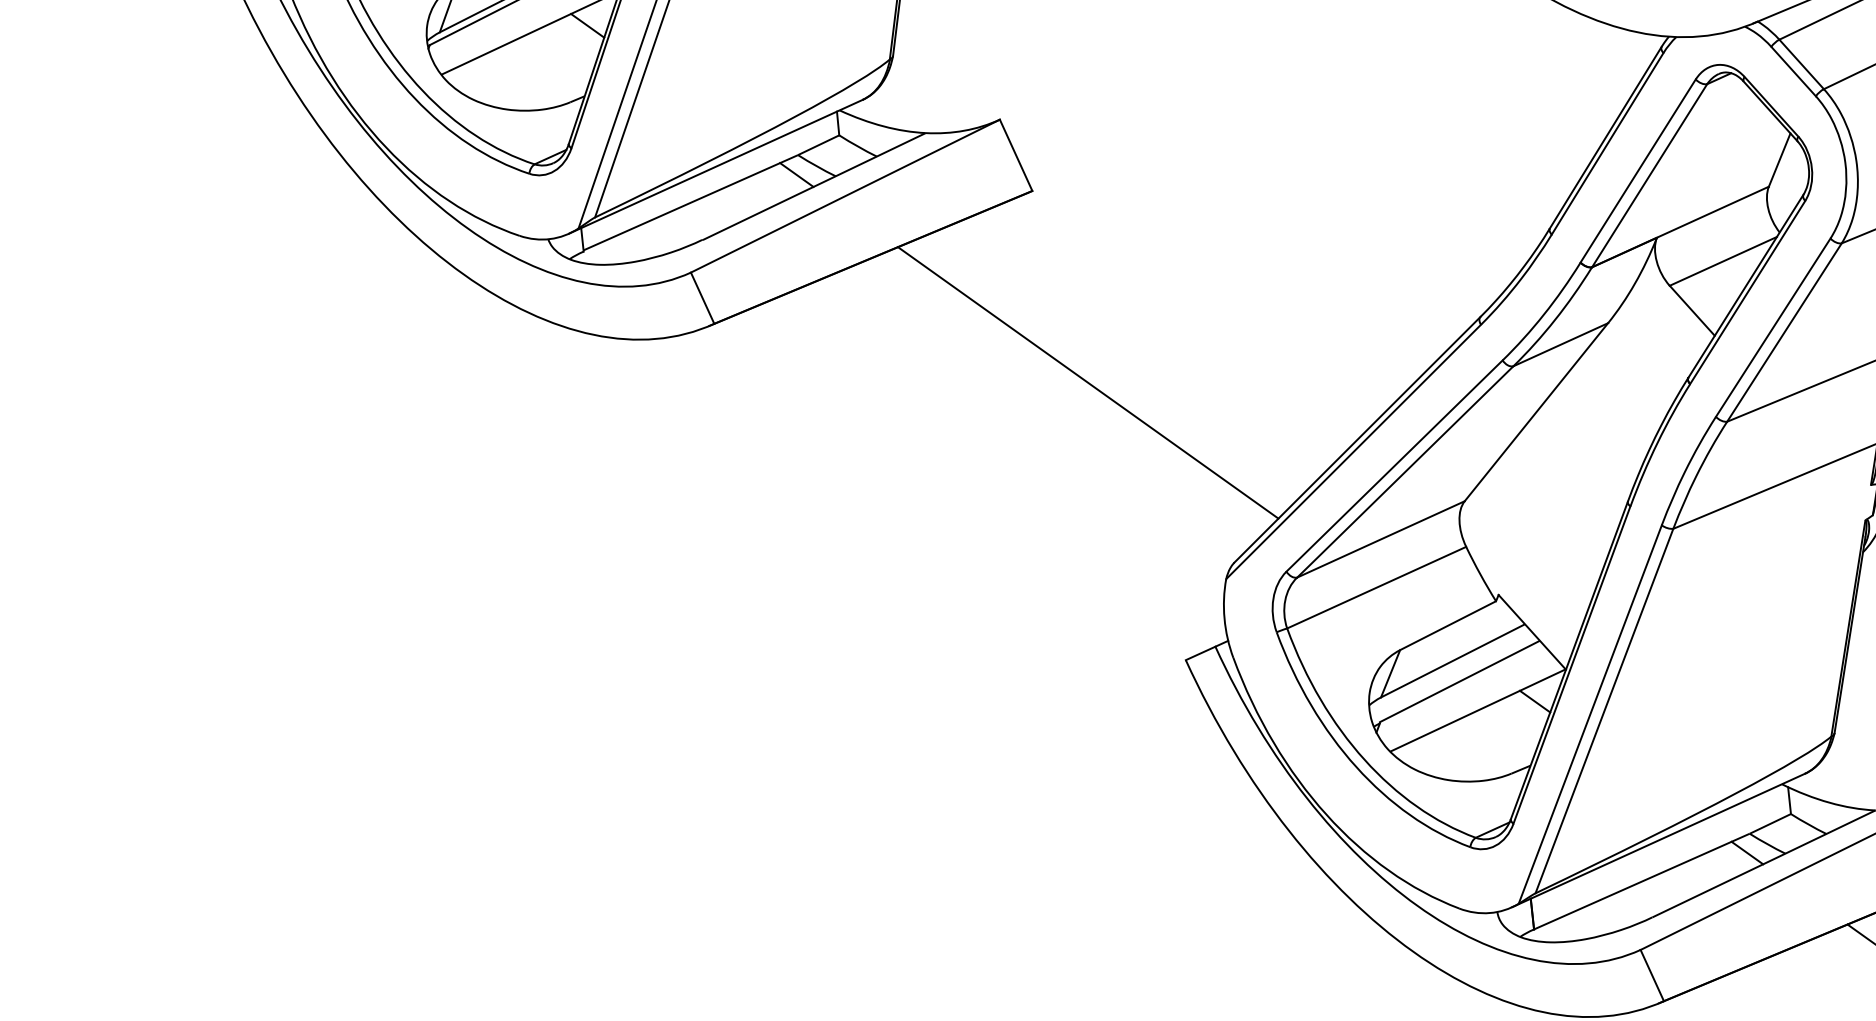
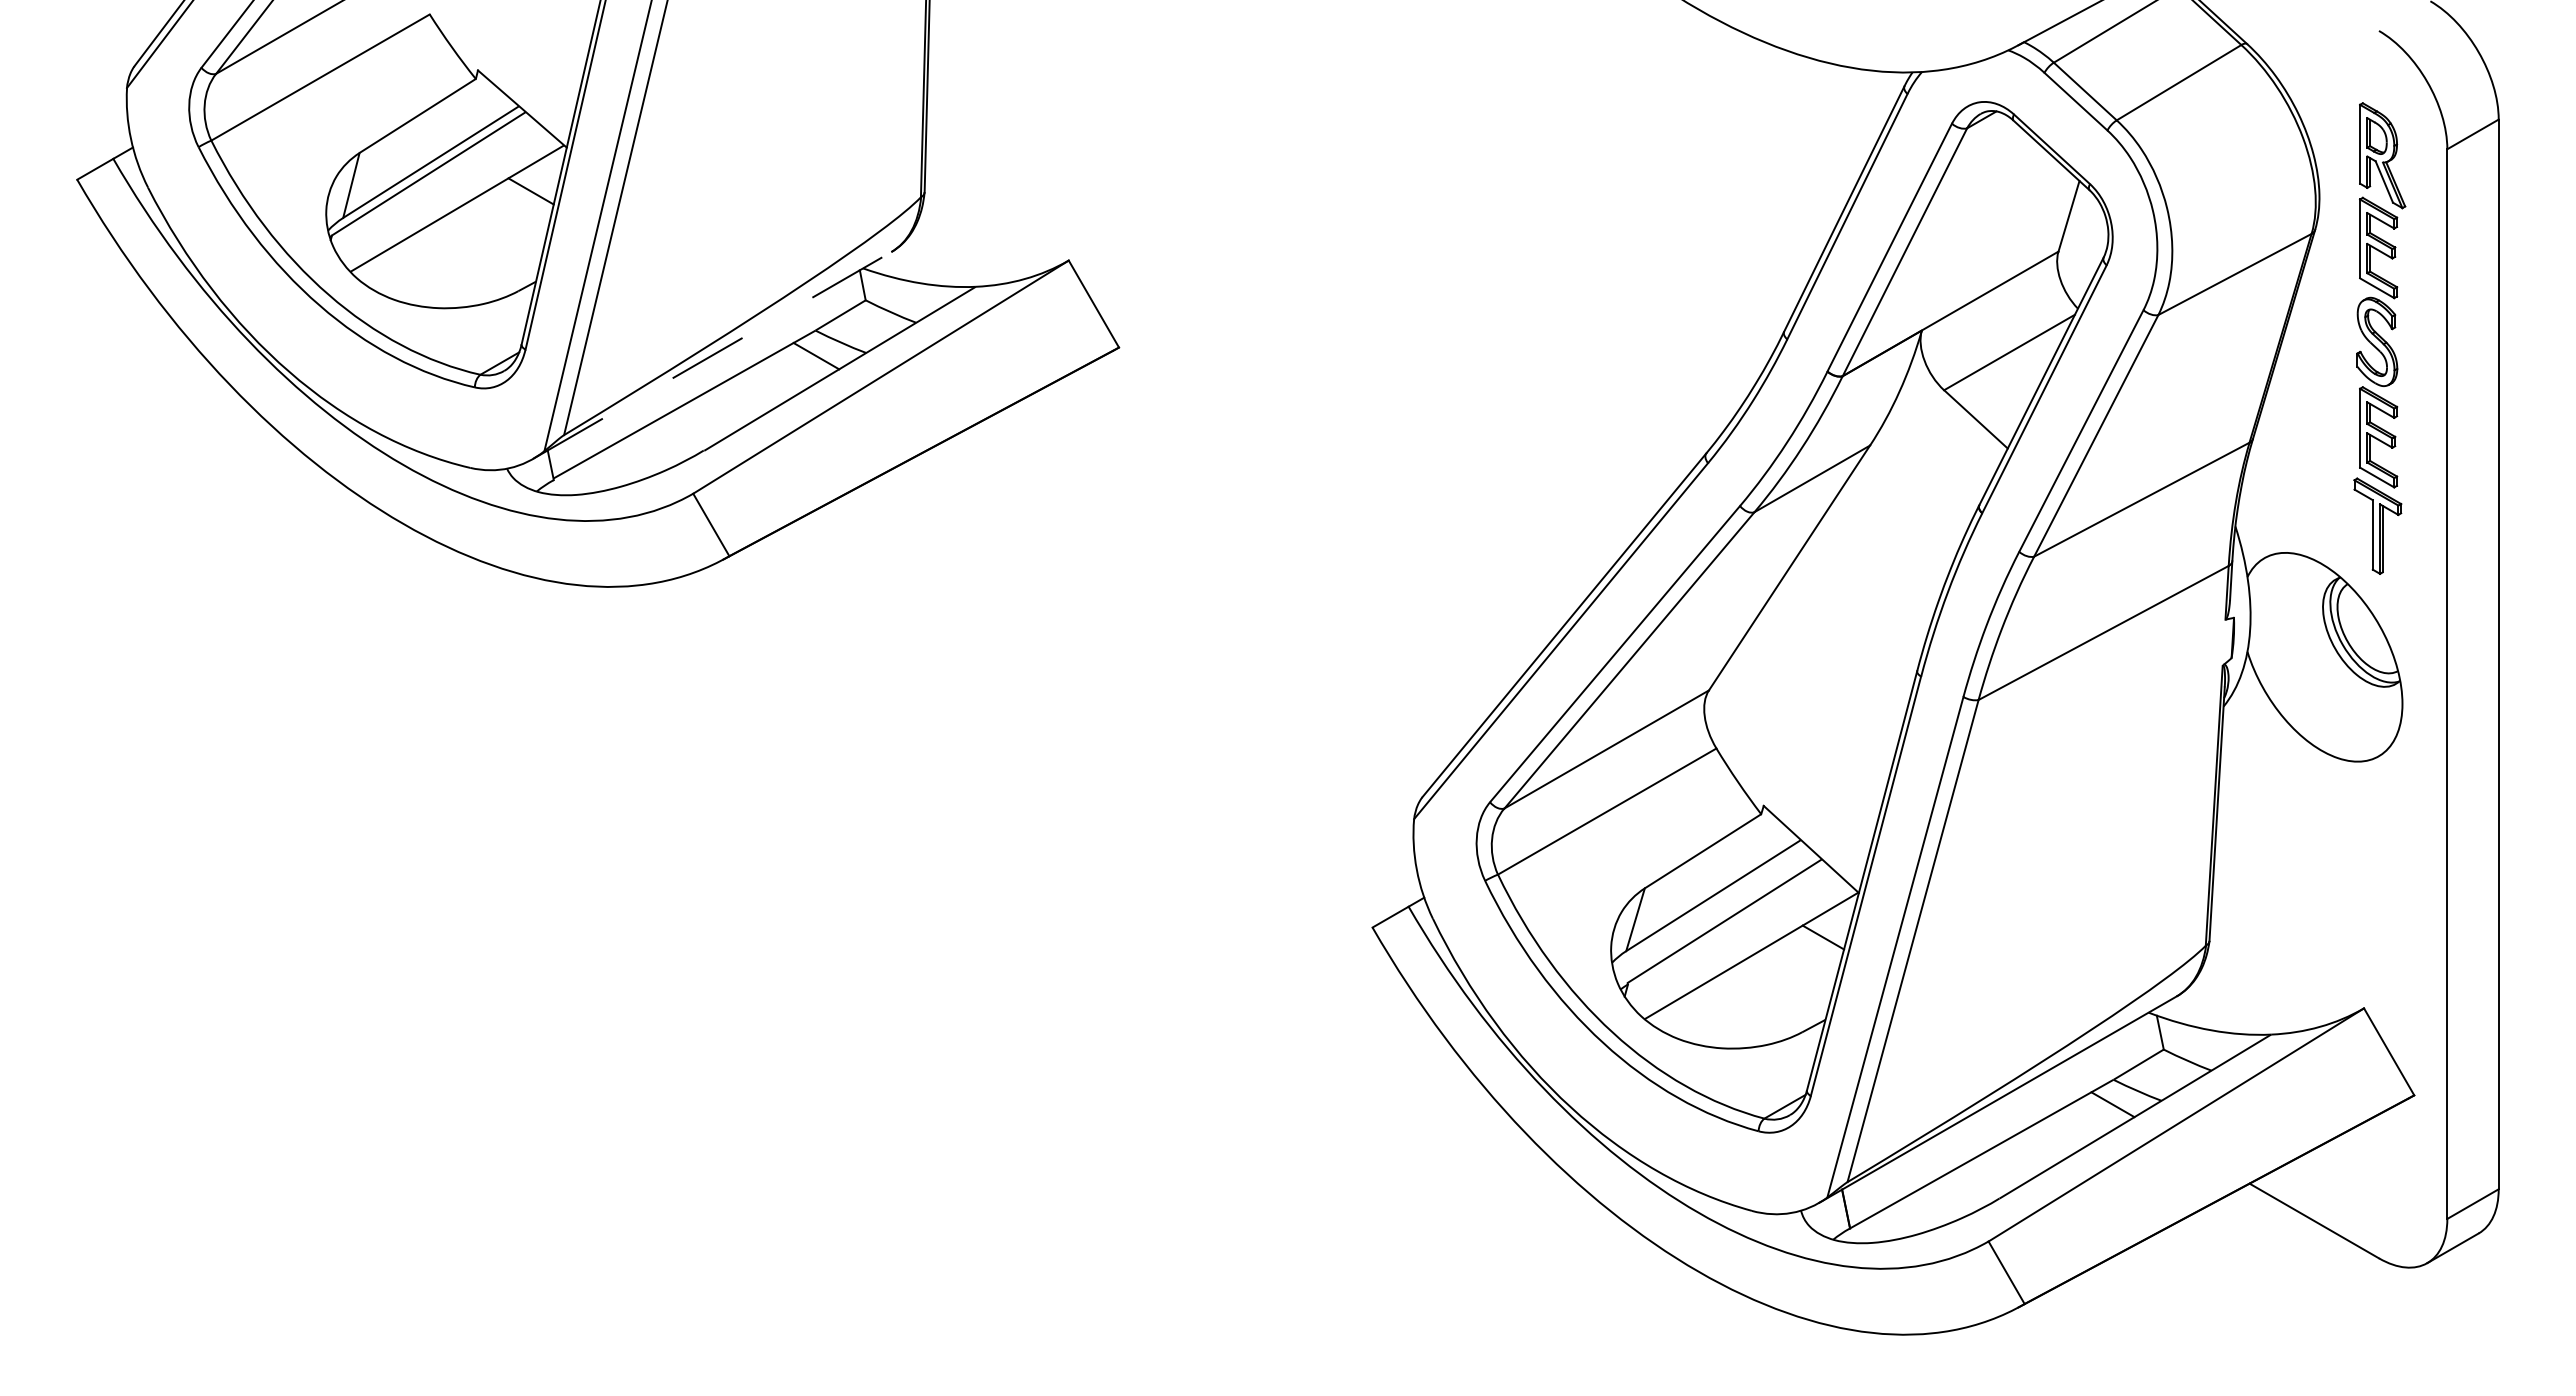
line: (716, 166) -> (712, 355), solid -> dashed
line: (1087, 382) -> (1213, 585), removed

